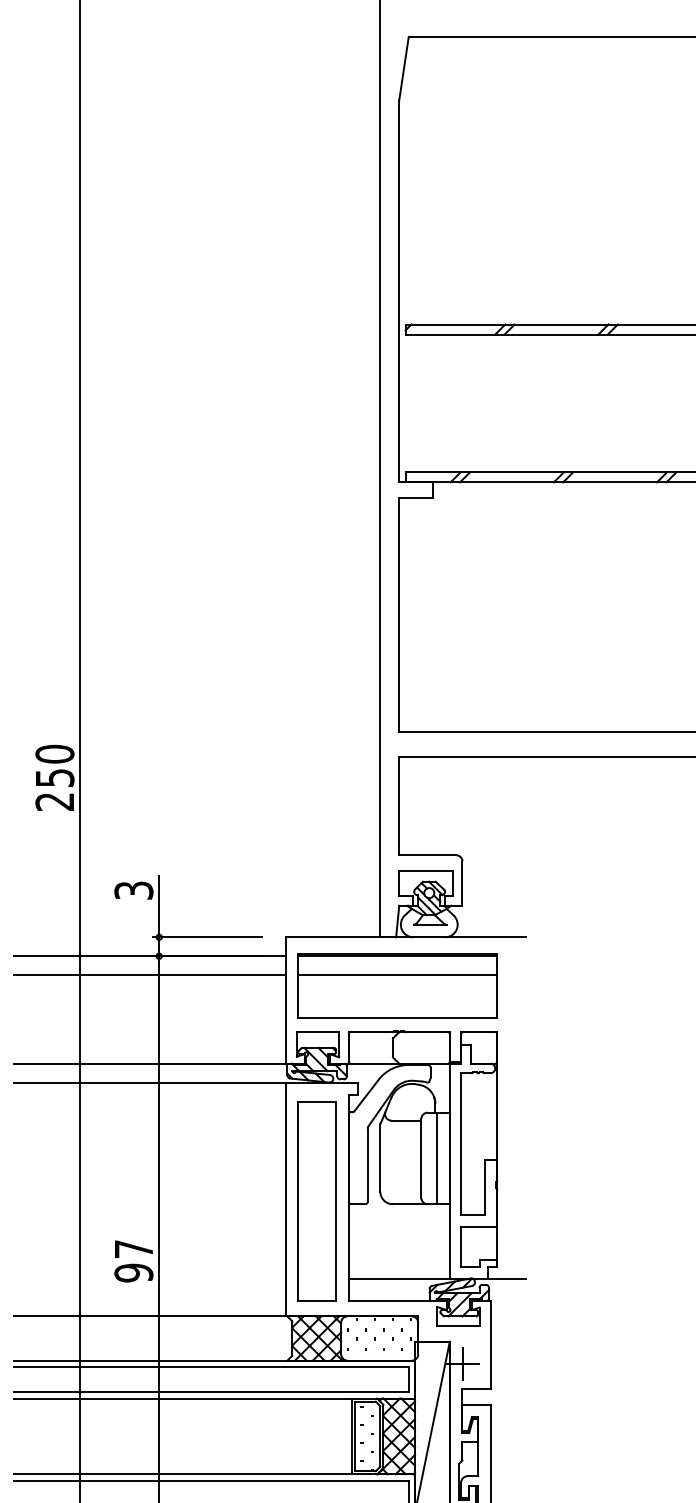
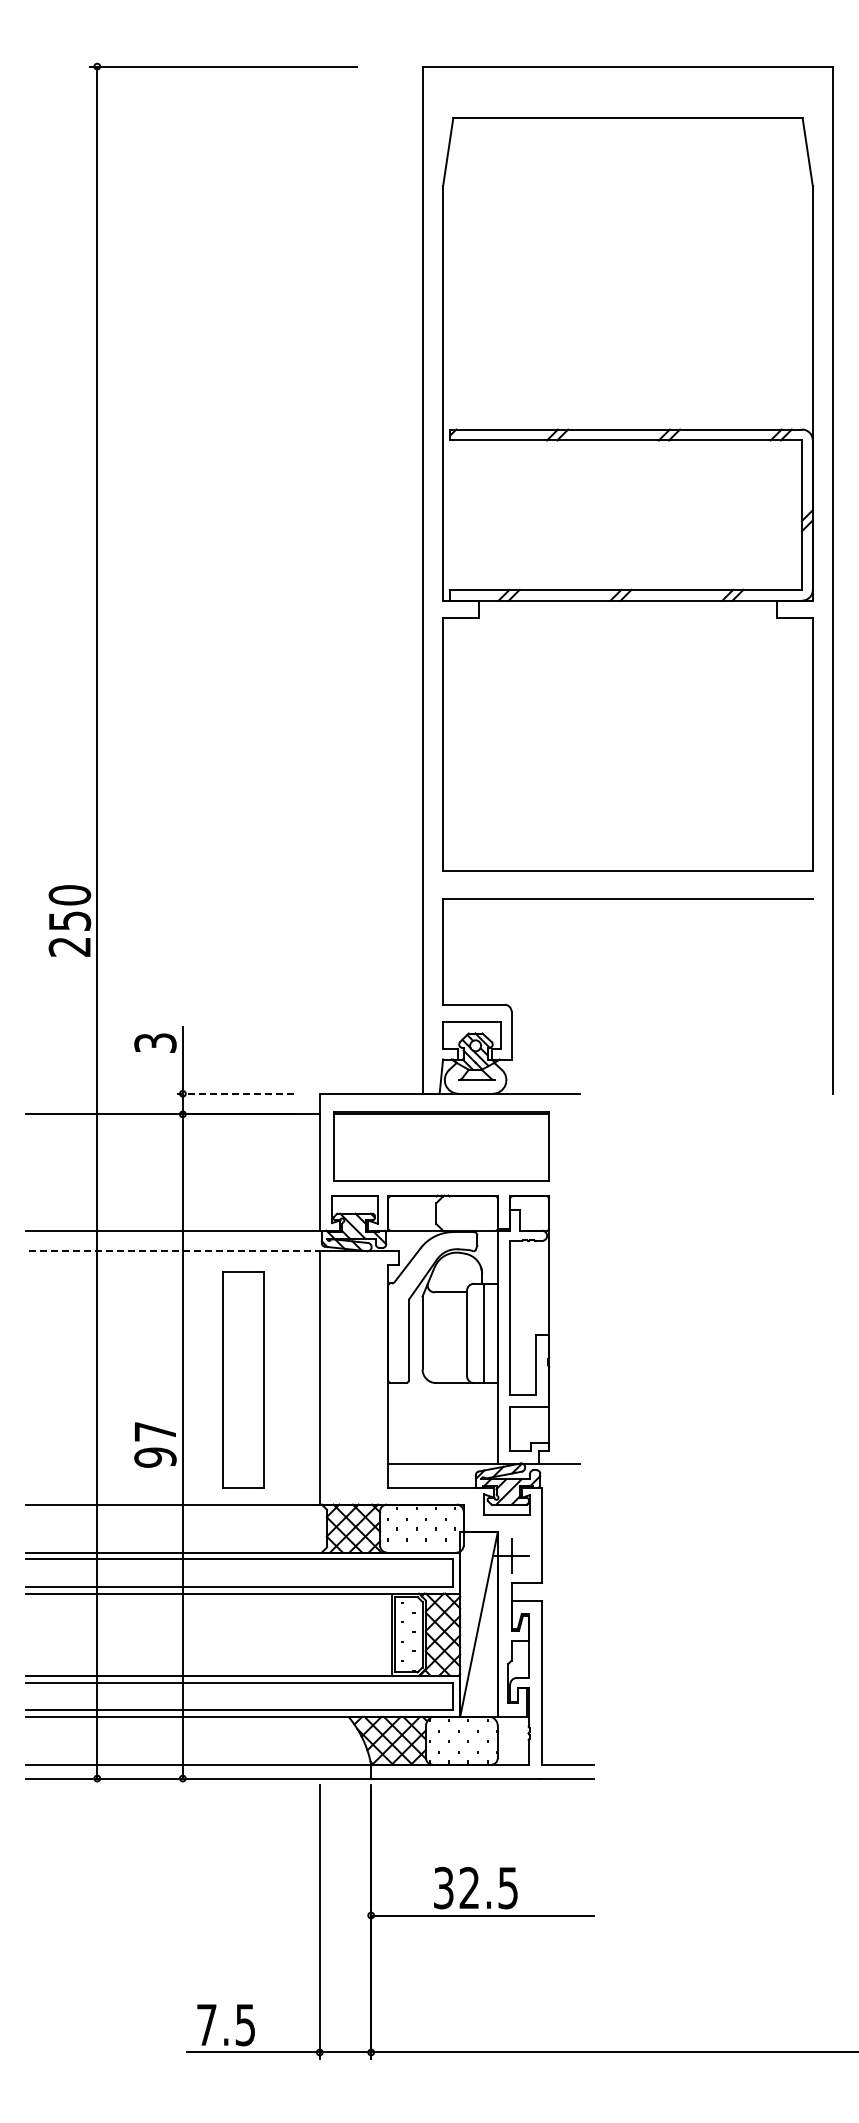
line: (206, 937) -> (234, 1093), solid -> dashed
line: (149, 974) -> (172, 1134), removed
line: (397, 974) -> (441, 1134), removed
line: (150, 1082) -> (173, 1251), solid -> dashed
part: (317, 1200) -> (243, 1379), moved

